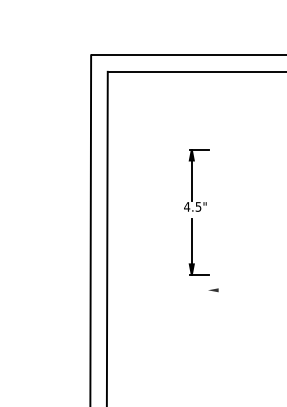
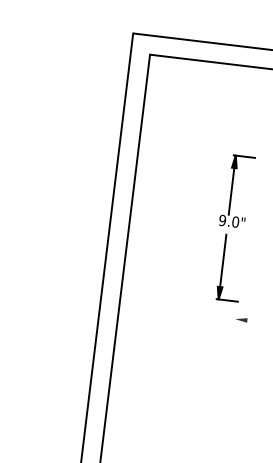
text: (192, 206) -> (228, 220), 4.5" -> 9.0"

